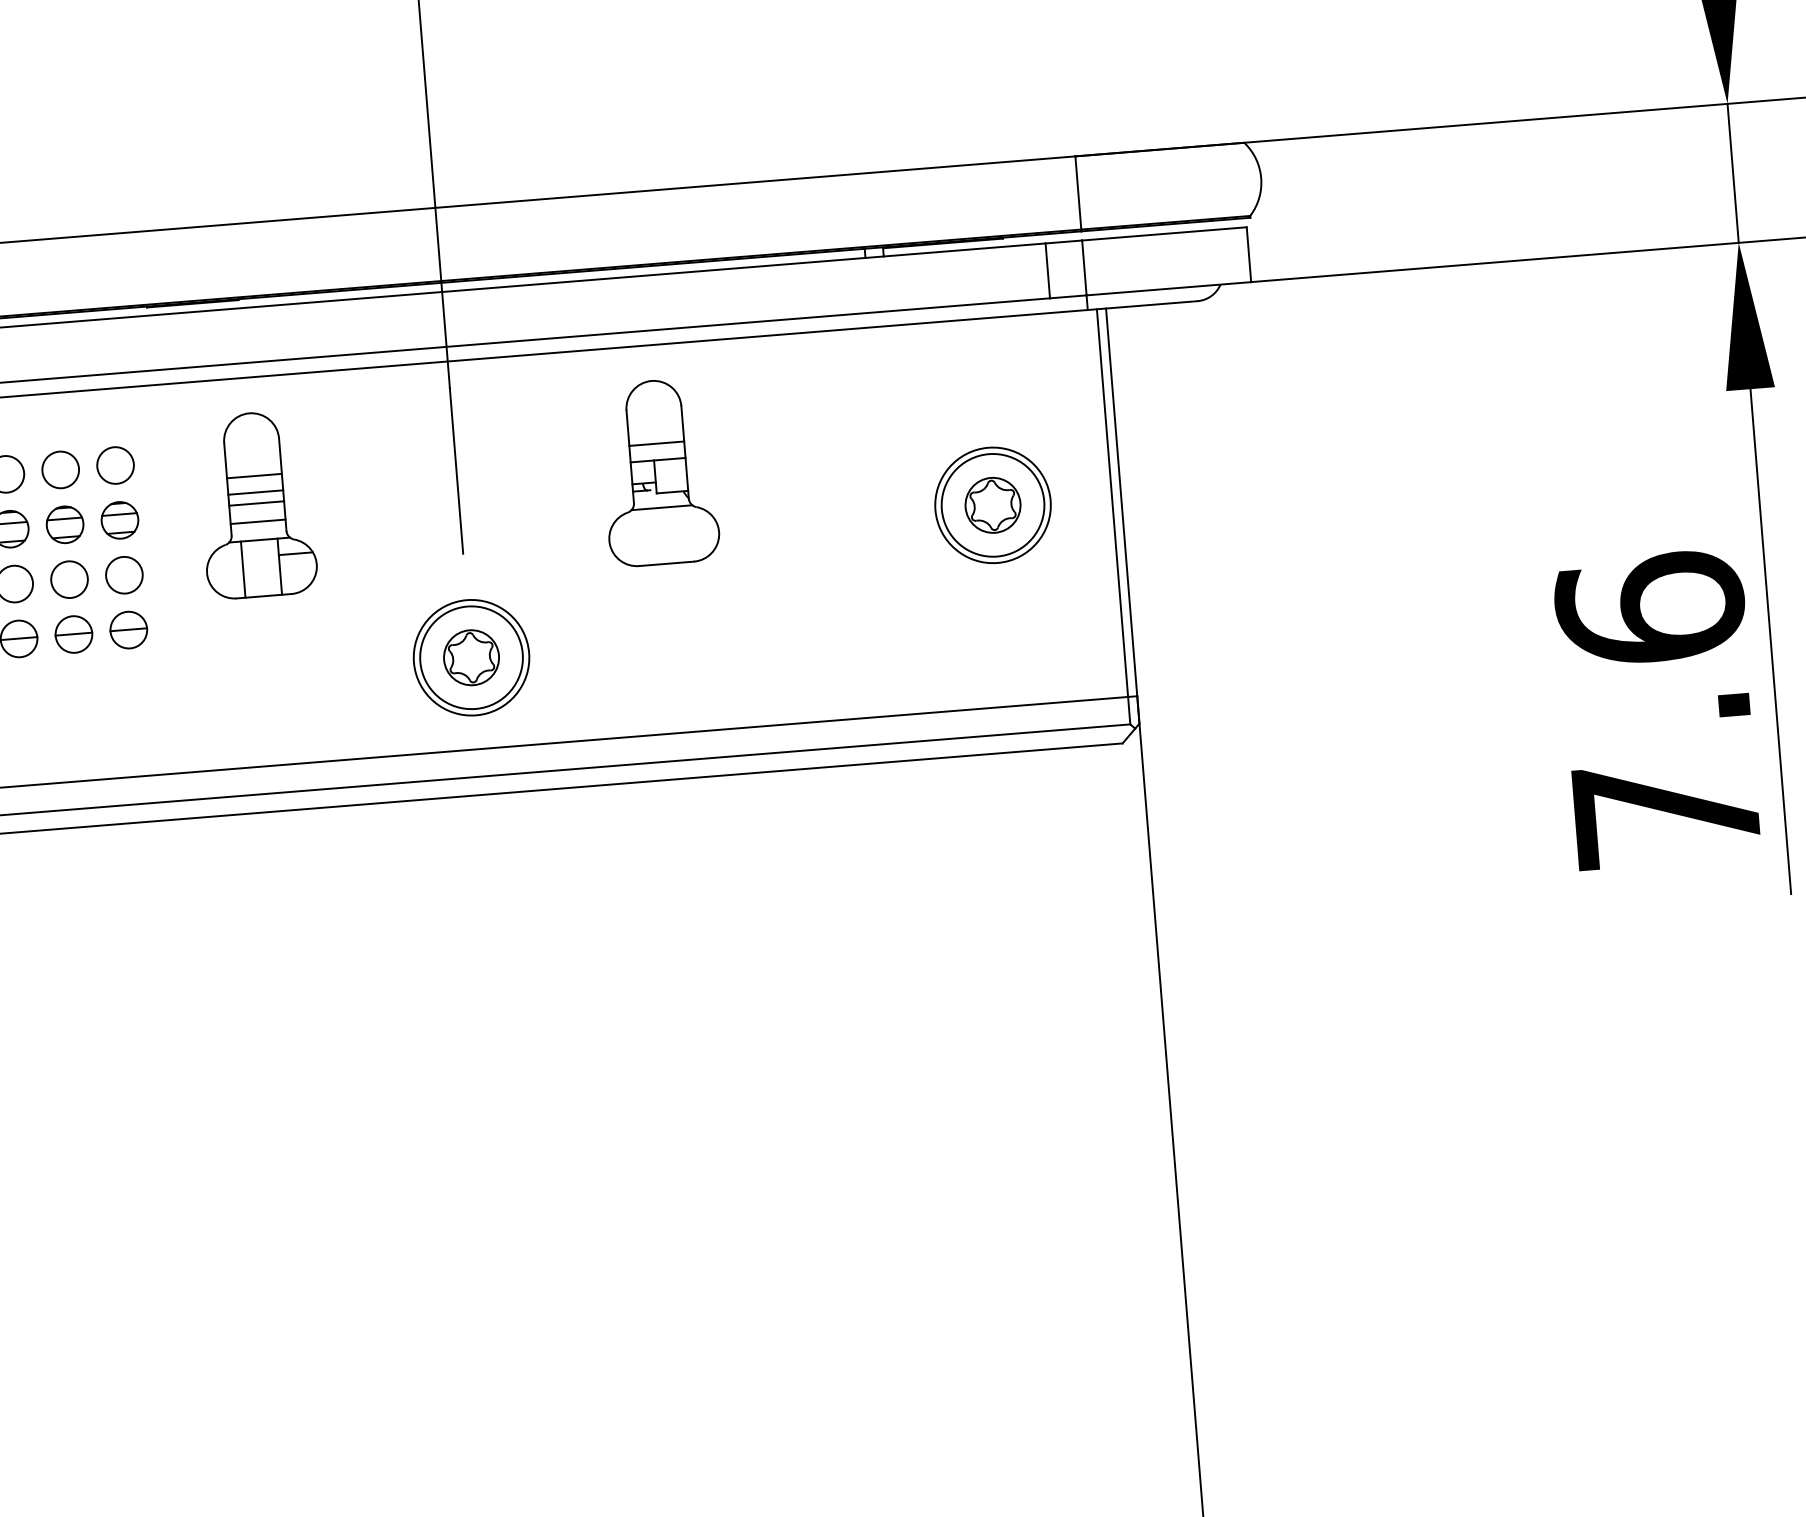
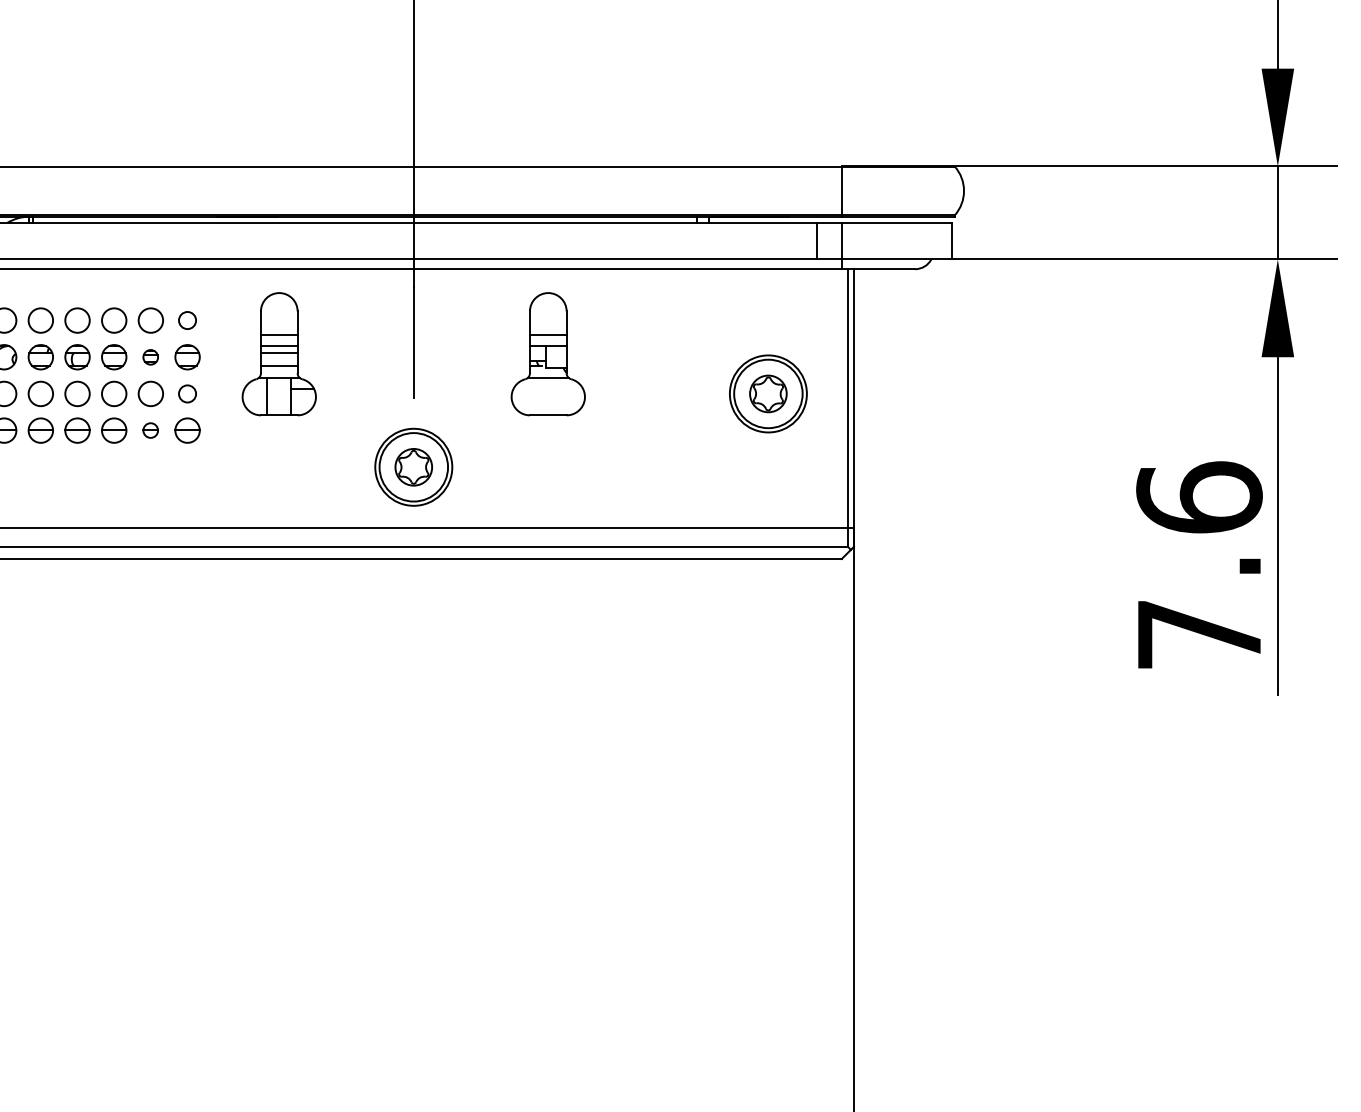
circle: (115, 465) -> (187, 320), size x0.7
part: (64, 525) -> (150, 357), size x0.6
circle: (124, 574) -> (187, 393), size x0.7
part: (73, 634) -> (150, 430), size x0.6

